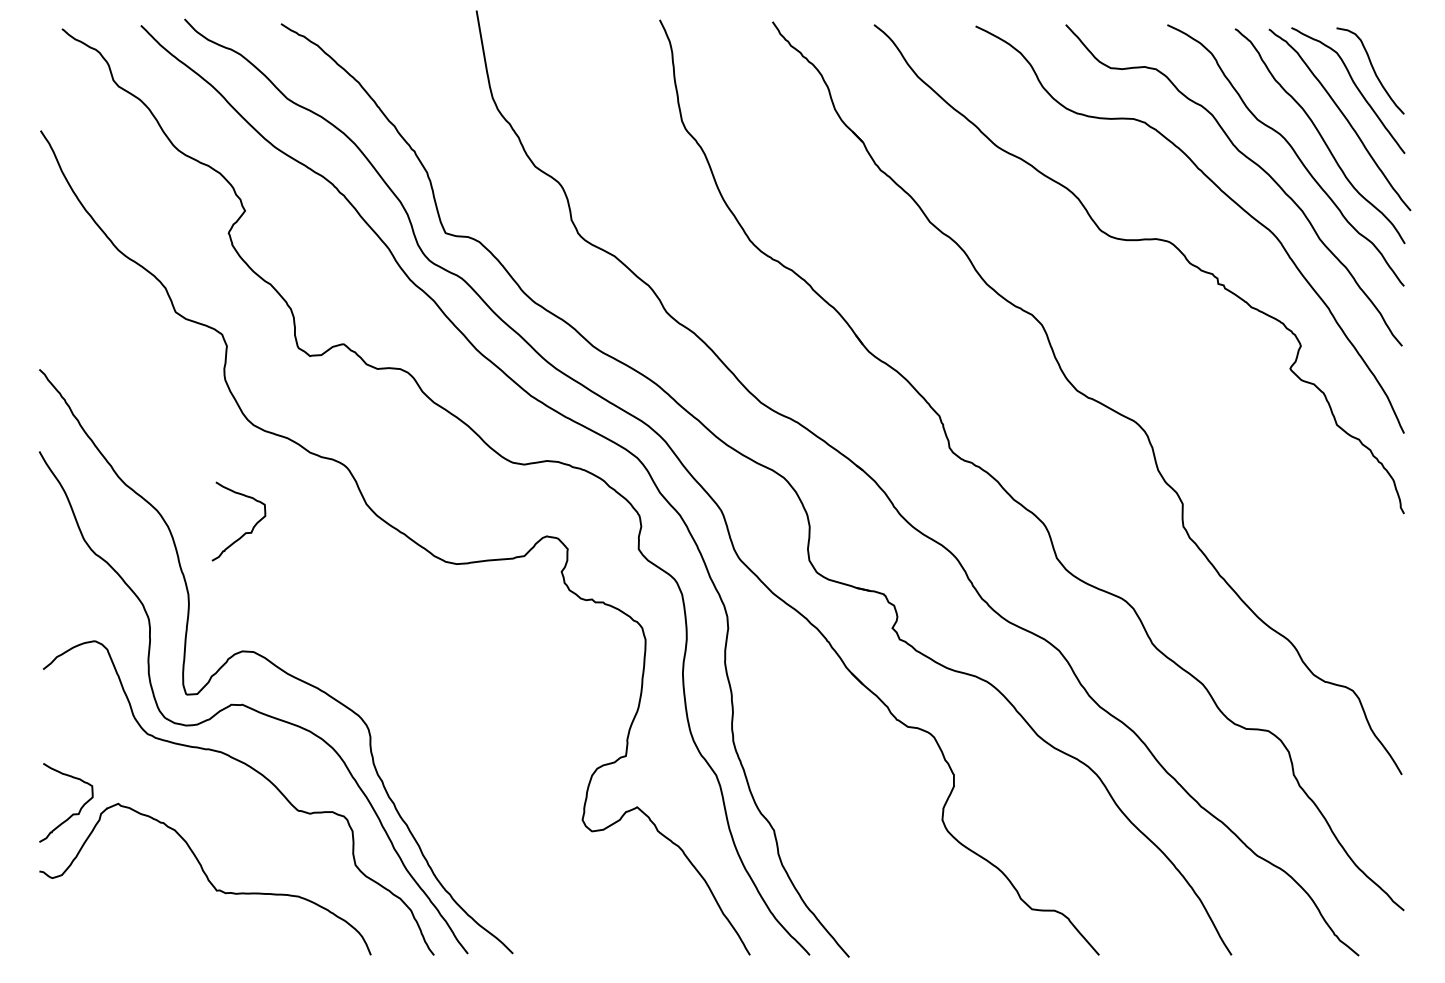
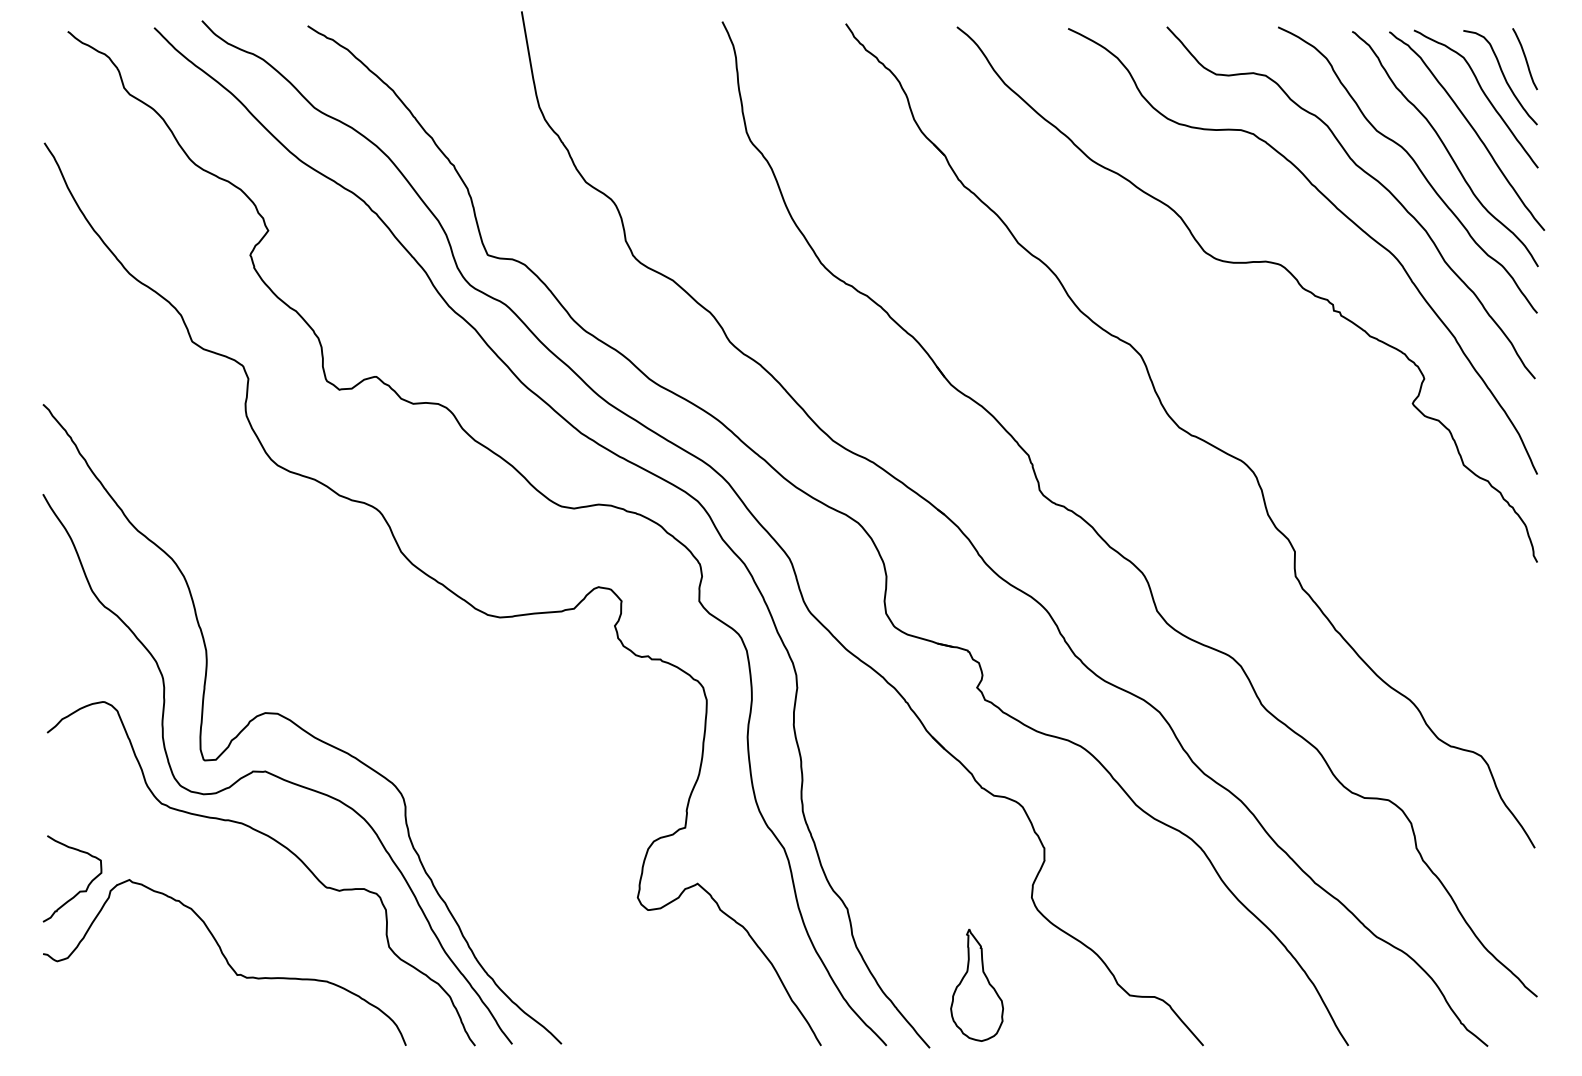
curve: (1392, 53) -> (1524, 58), added
curve: (245, 532) -> (268, 582), removed
part: (891, 899) -> (976, 984), added

